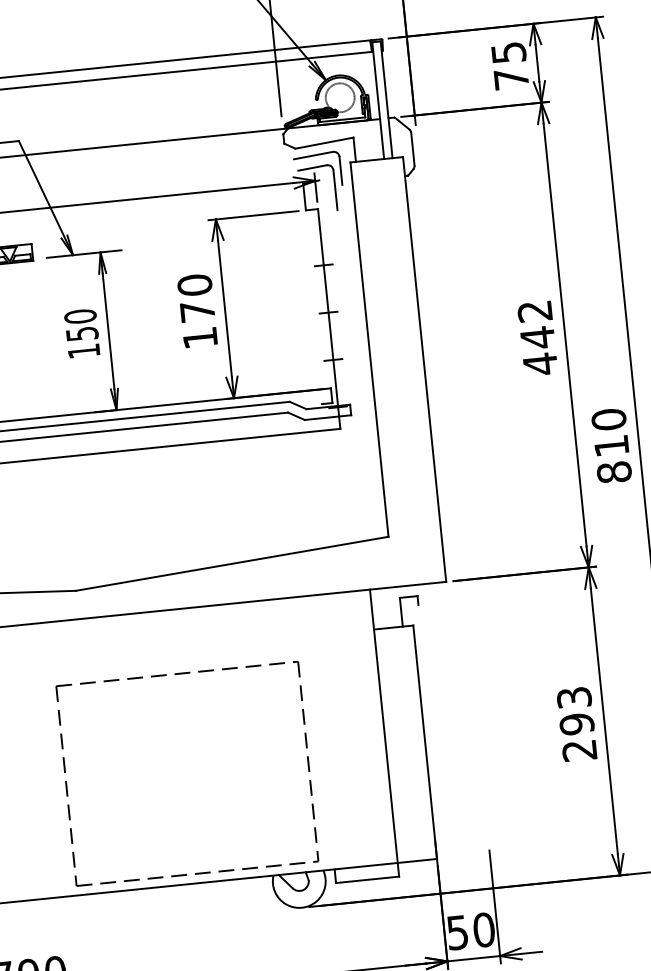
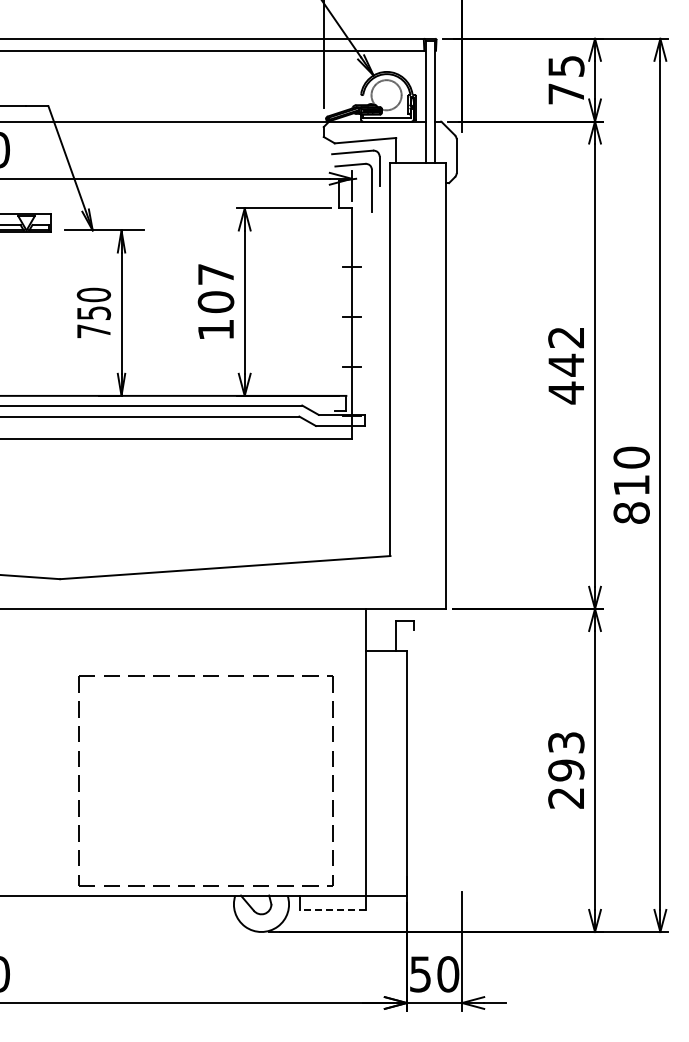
text: (195, 298) -> (215, 288), 170 -> 107
text: (83, 351) -> (93, 331), 150 -> 750
part: (177, 674) -> (205, 676), moved
line: (367, 879) -> (332, 909), solid -> dashed

